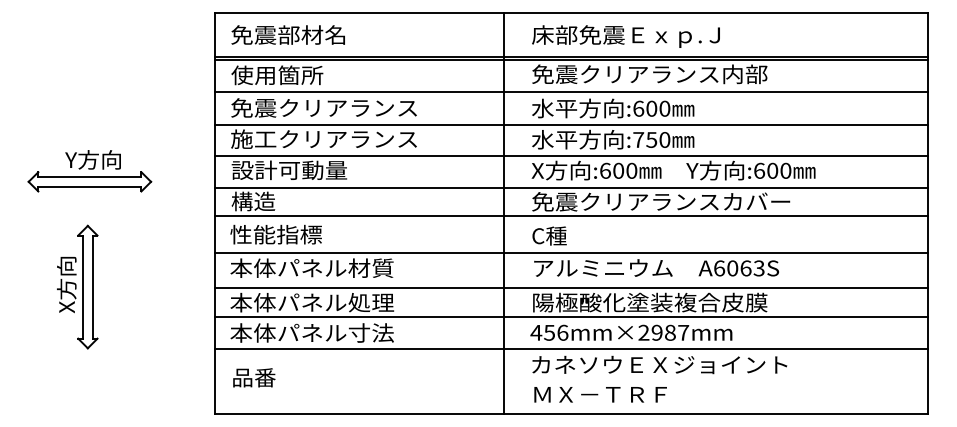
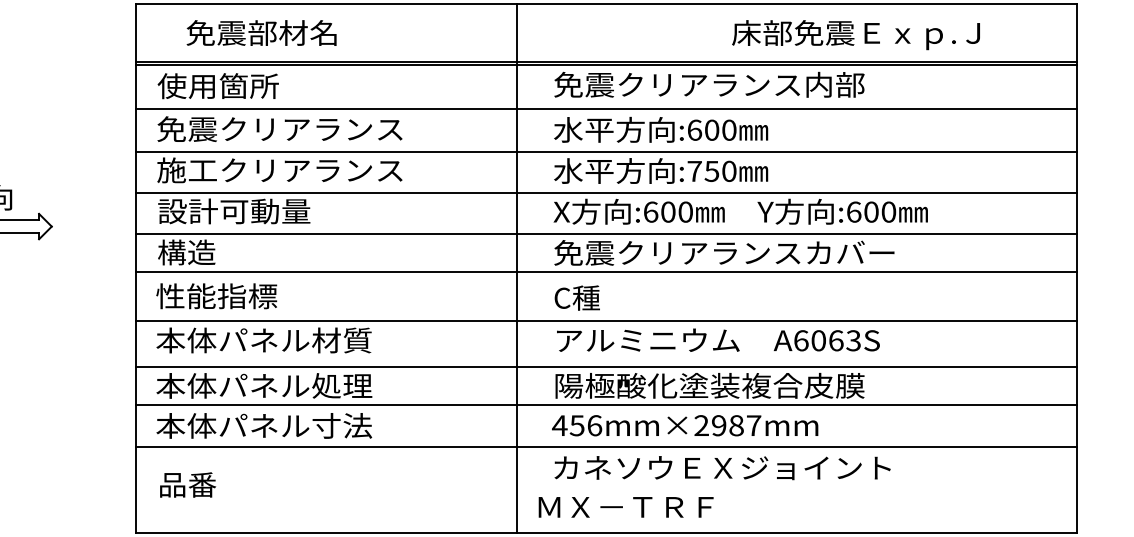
text: (287, 34) -> (260, 32), moved
text: (625, 36) -> (855, 34), moved
text: (600, 394) -> (625, 507), moved

